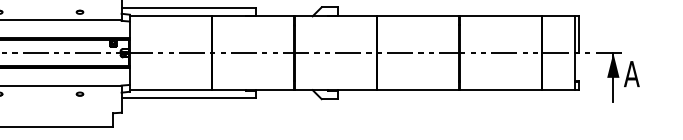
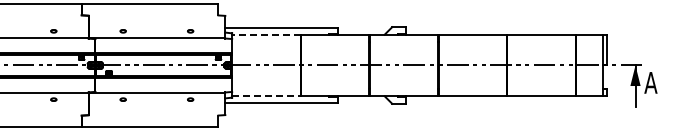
line: (169, 16) -> (265, 34), solid -> dashed
line: (170, 90) -> (266, 96), solid -> dashed

